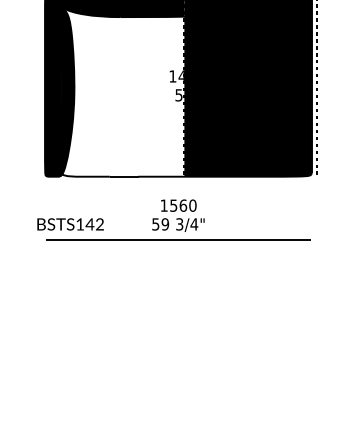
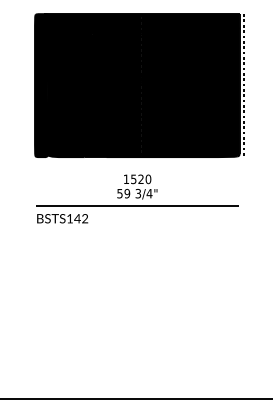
fill: (122, 92) -> (94, 92), added
text: (182, 205) -> (140, 179), 1560 -> 1520
text: (70, 224) -> (62, 218), moved

